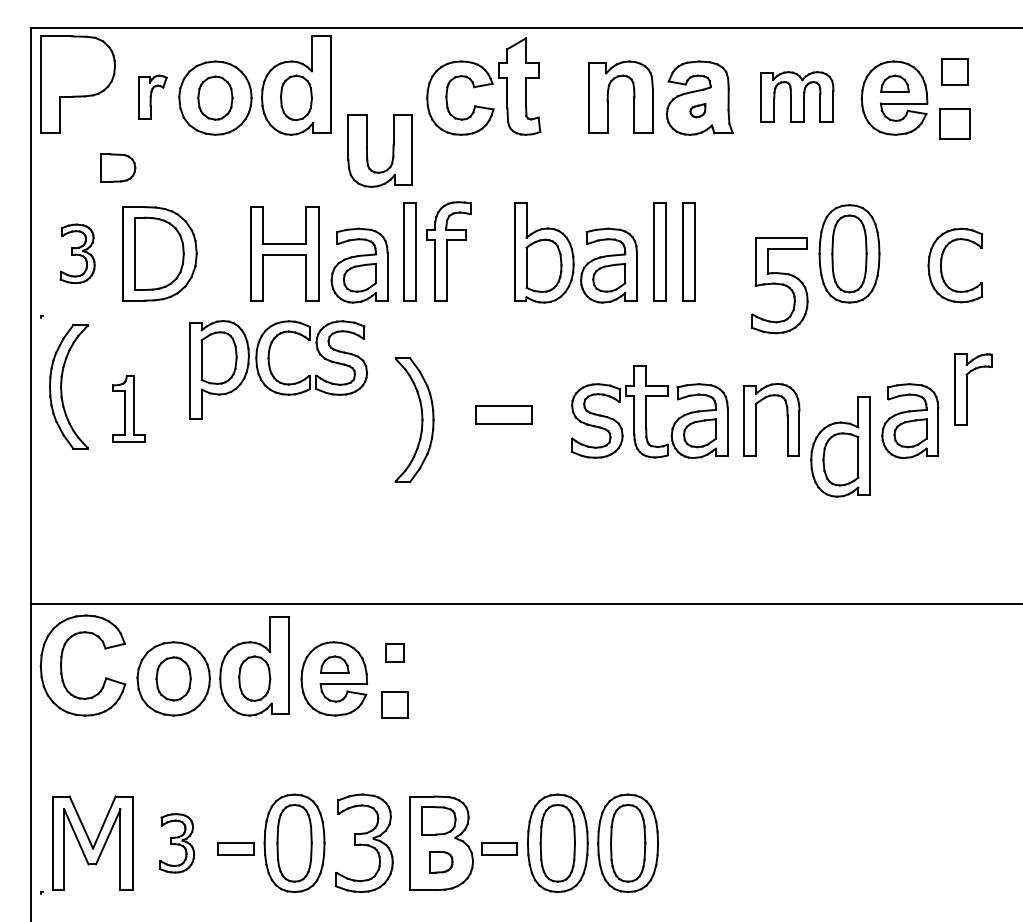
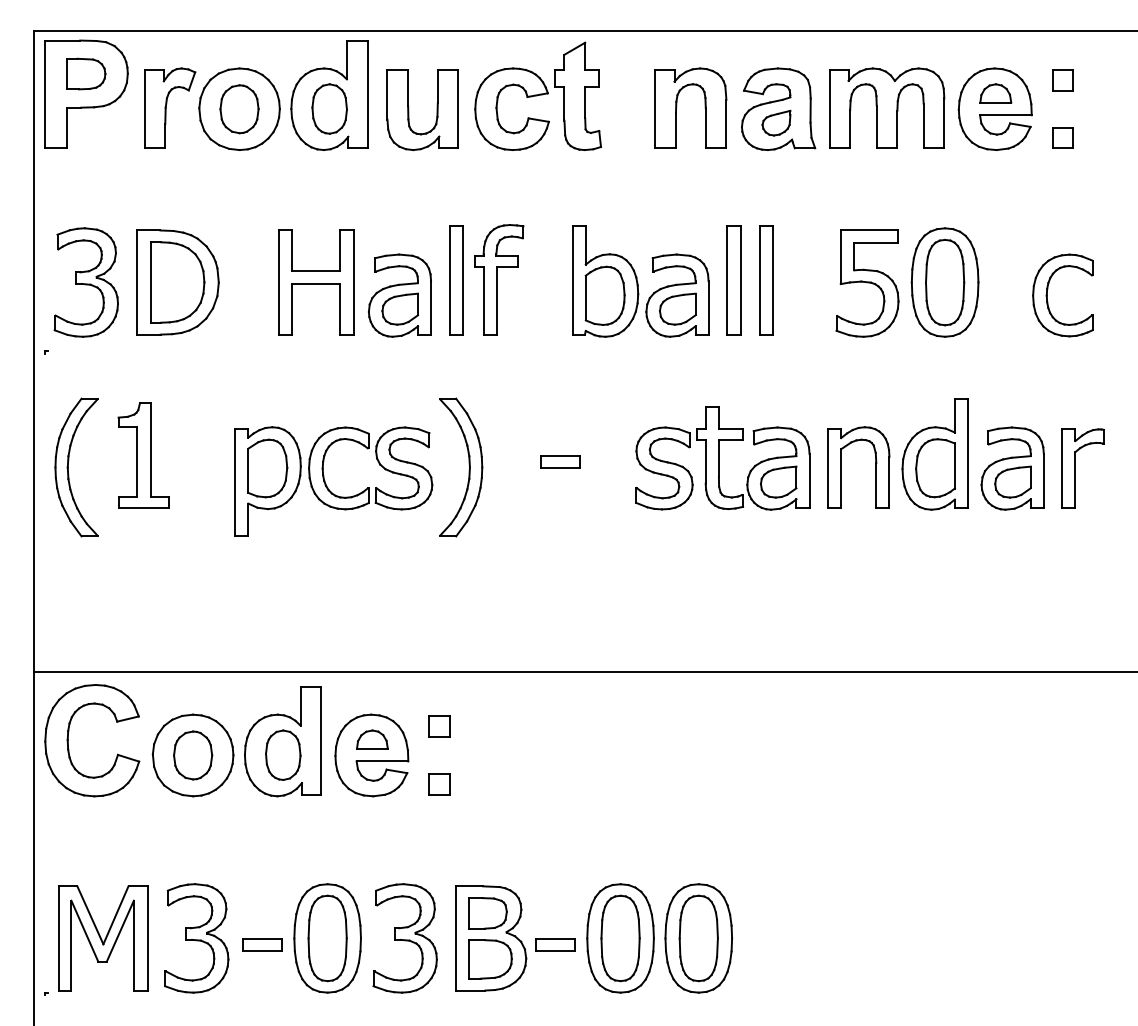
part: (955, 72) -> (1062, 80), size x0.71
part: (153, 96) -> (170, 107), size x1.67
part: (797, 96) -> (887, 107), size x1.43
part: (697, 110) -> (776, 122), size x1.67
part: (955, 123) -> (1062, 137), size x0.62
part: (368, 150) -> (409, 109), moved
part: (118, 167) -> (86, 73), moved
part: (76, 253) -> (85, 282), size x1.67
part: (779, 285) -> (867, 283), moved
part: (271, 371) -> (326, 483), moved
part: (61, 386) -> (68, 467), moved
part: (966, 389) -> (1075, 468), moved
part: (129, 409) -> (143, 455), size x1.43
part: (503, 414) -> (560, 461), size x0.62
part: (839, 447) -> (934, 454), moved
part: (395, 704) -> (439, 784), size x0.71
part: (176, 843) -> (196, 938), size x1.67
part: (440, 862) -> (490, 959), size x1.67

